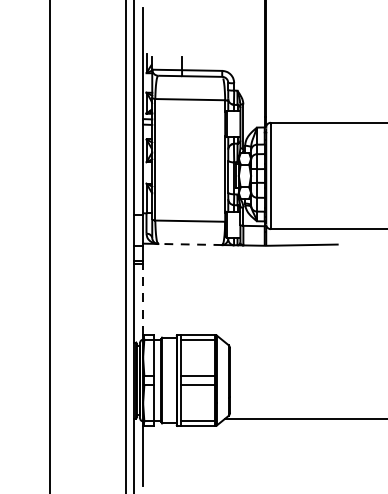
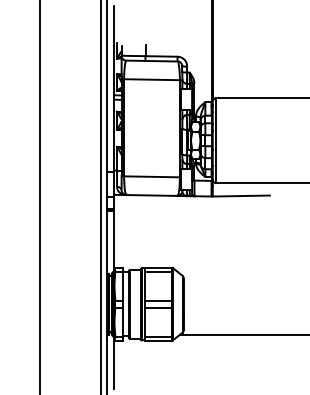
line: (190, 244) -> (152, 195), dashed -> solid
line: (143, 299) -> (114, 239), dashed -> solid

